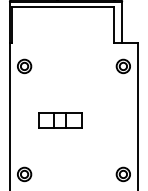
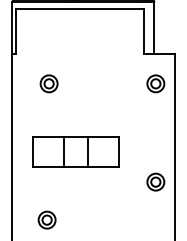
part: (24, 66) -> (48, 83), moved
part: (59, 120) -> (75, 151), size x1.6
part: (24, 173) -> (46, 219), moved
part: (123, 173) -> (155, 181), moved

